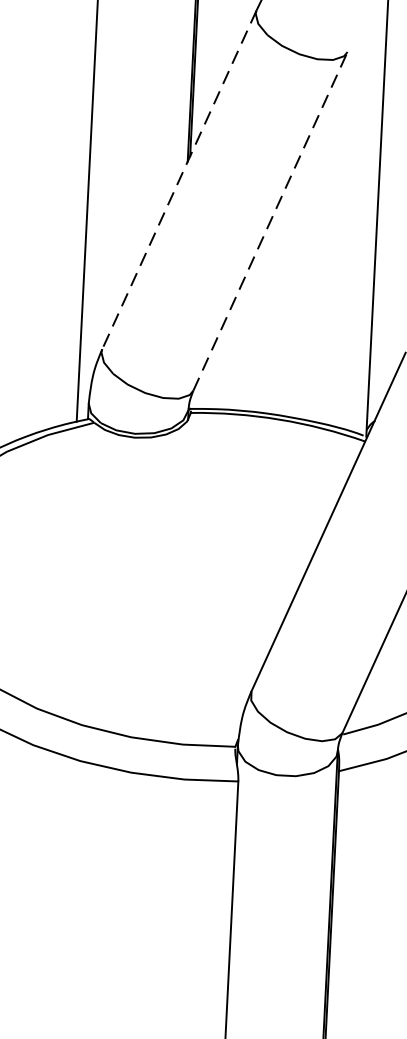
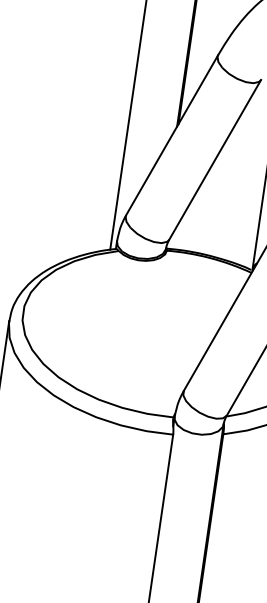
line: (178, 180) -> (171, 135), dashed -> solid
line: (271, 220) -> (215, 159), dashed -> solid

